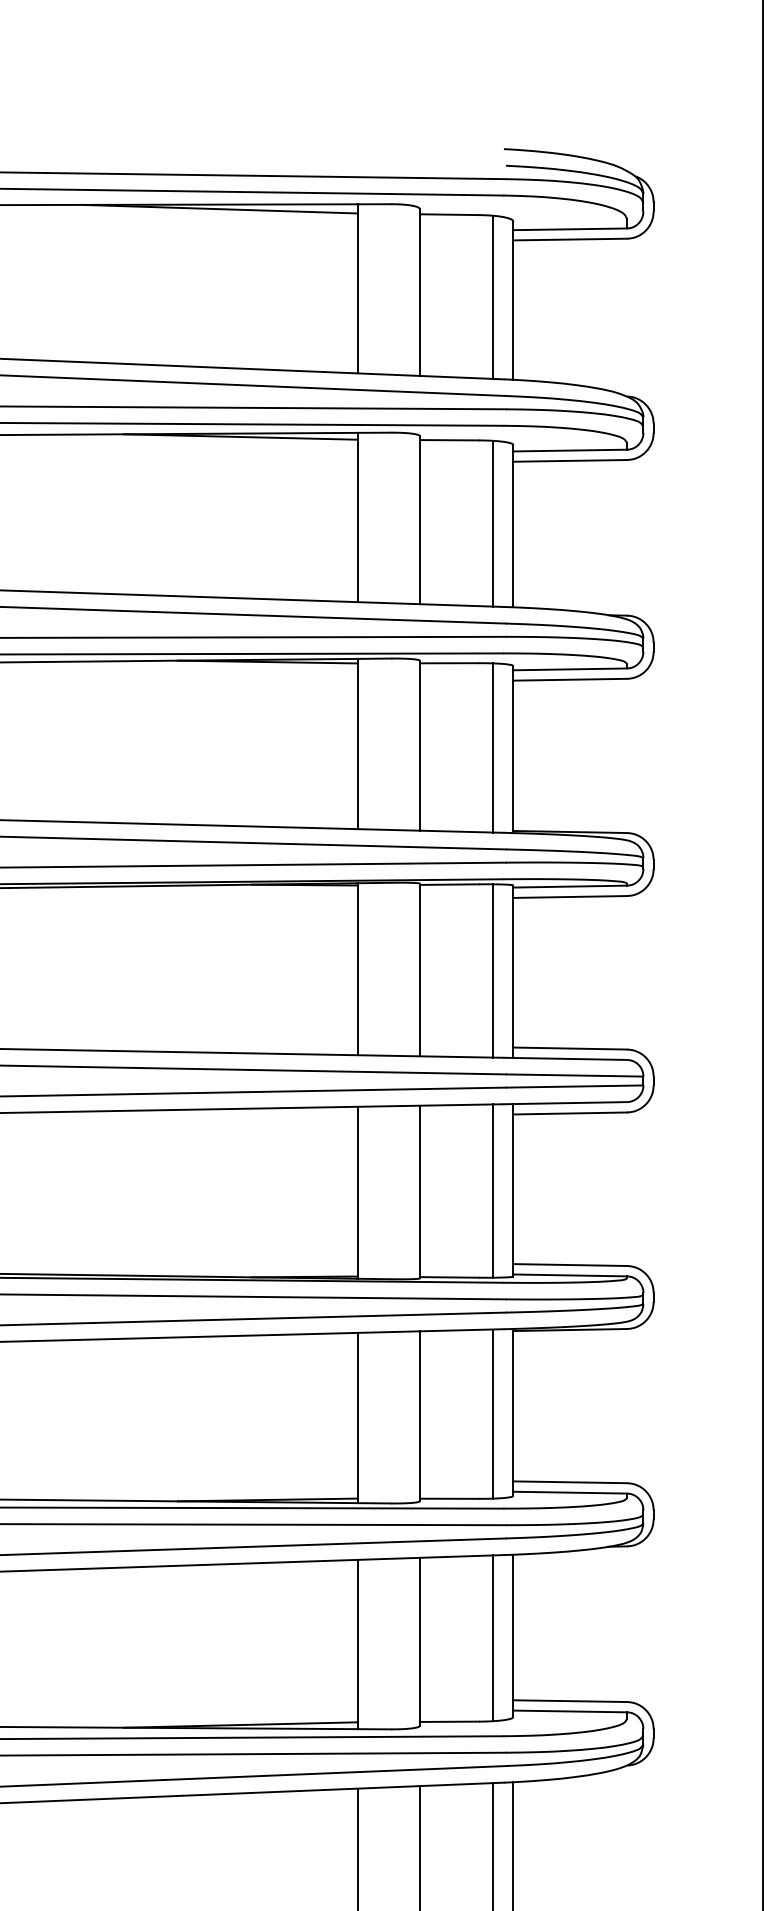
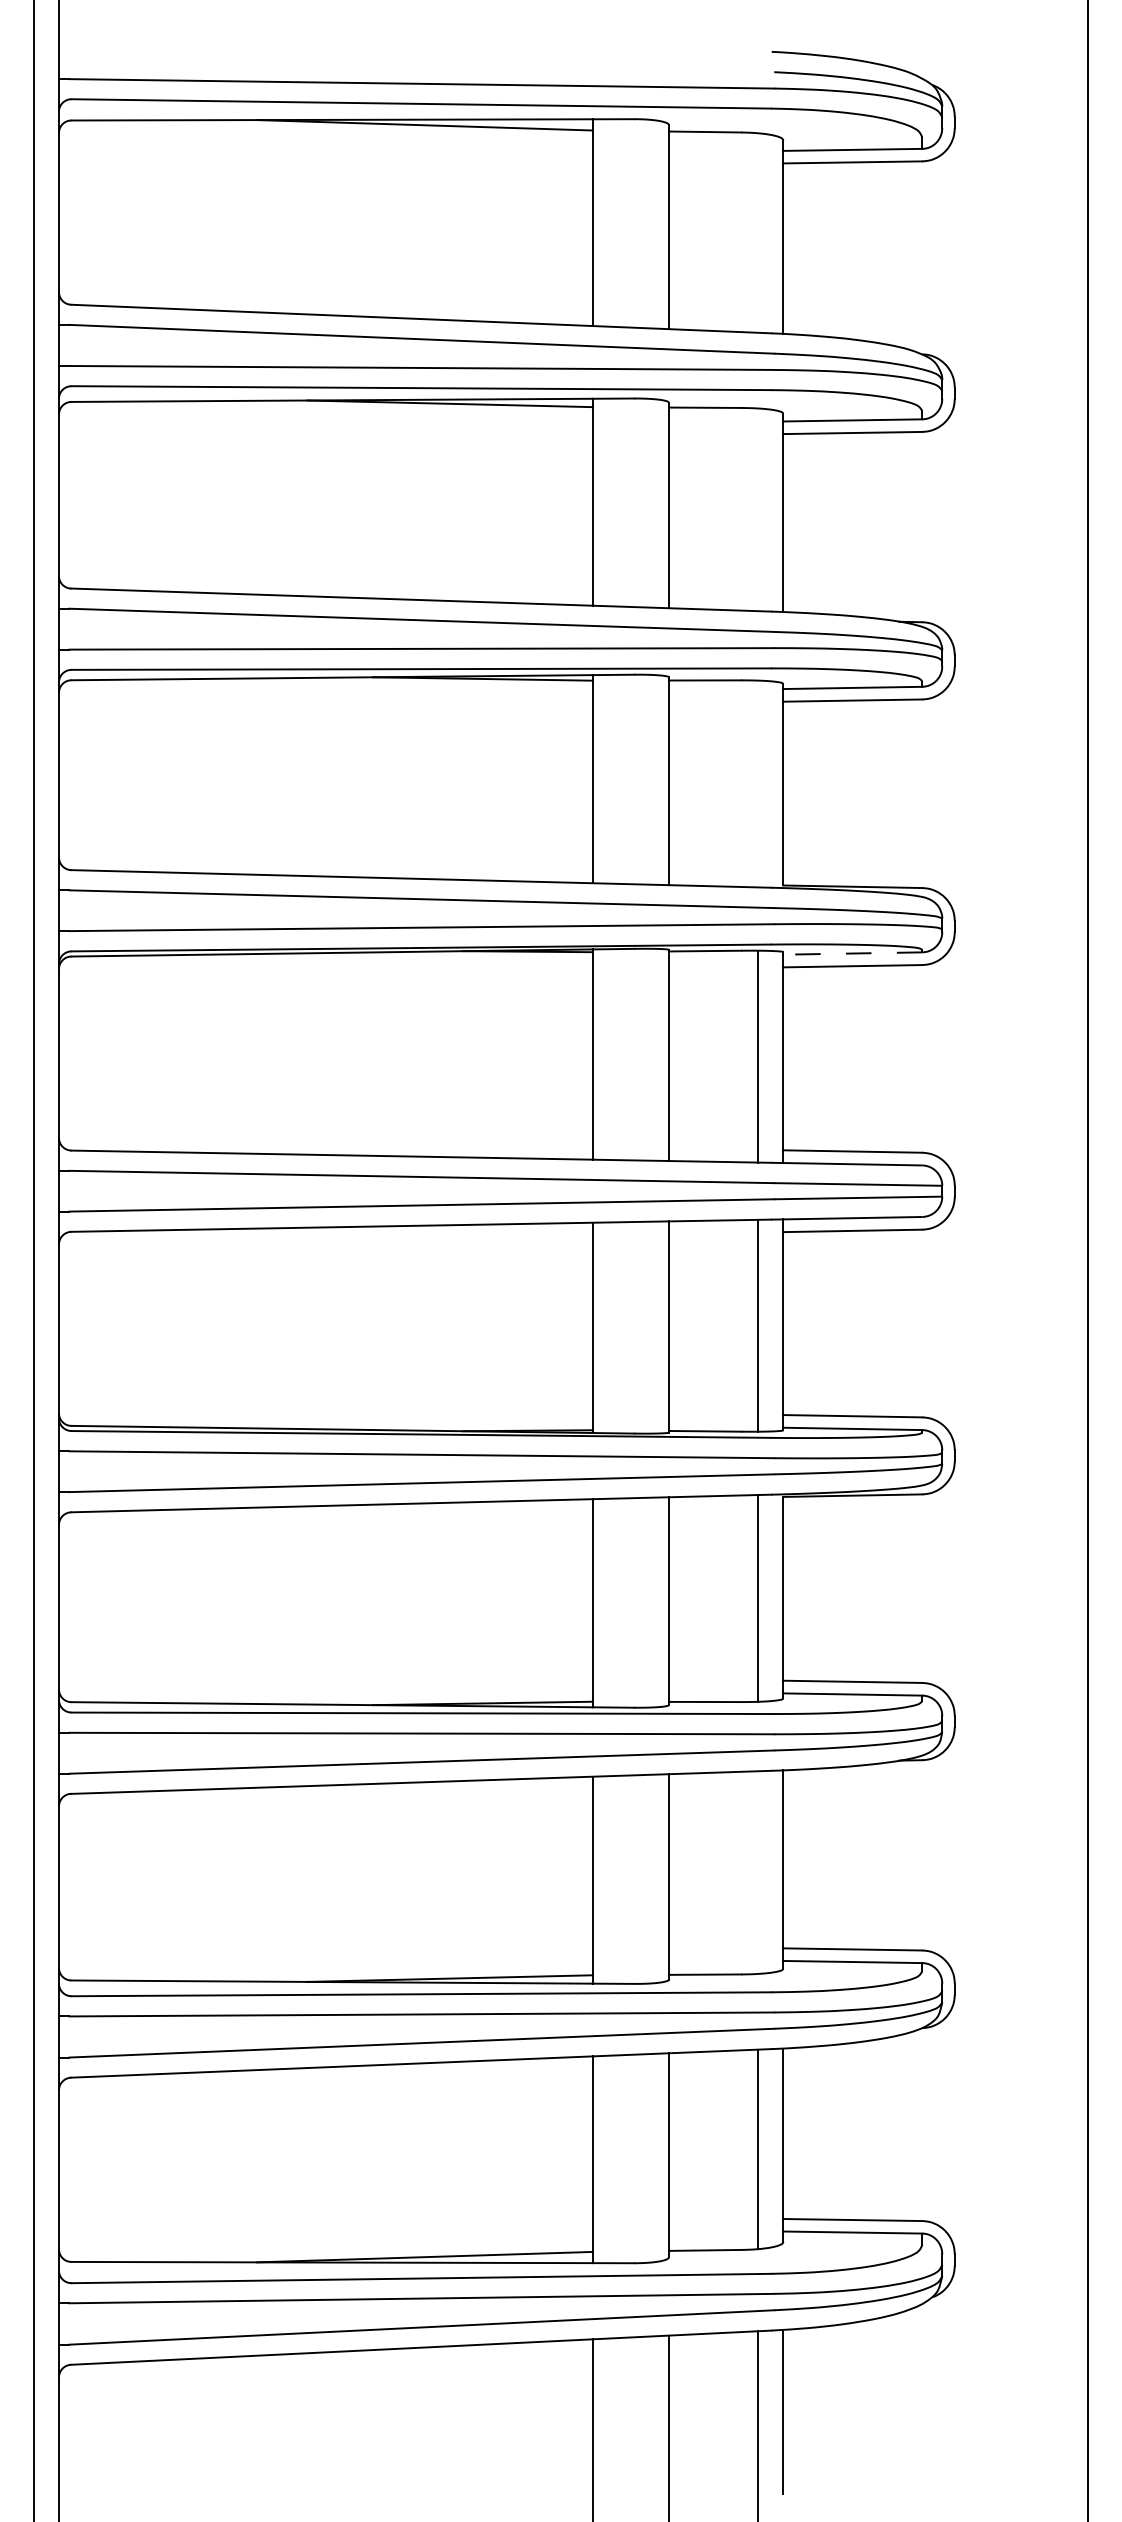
line: (492, 296) -> (757, 232), removed
line: (492, 523) -> (757, 509), removed
line: (492, 747) -> (757, 783), removed
line: (569, 886) -> (852, 953), solid -> dashed
line: (492, 1638) -> (757, 1872), removed

